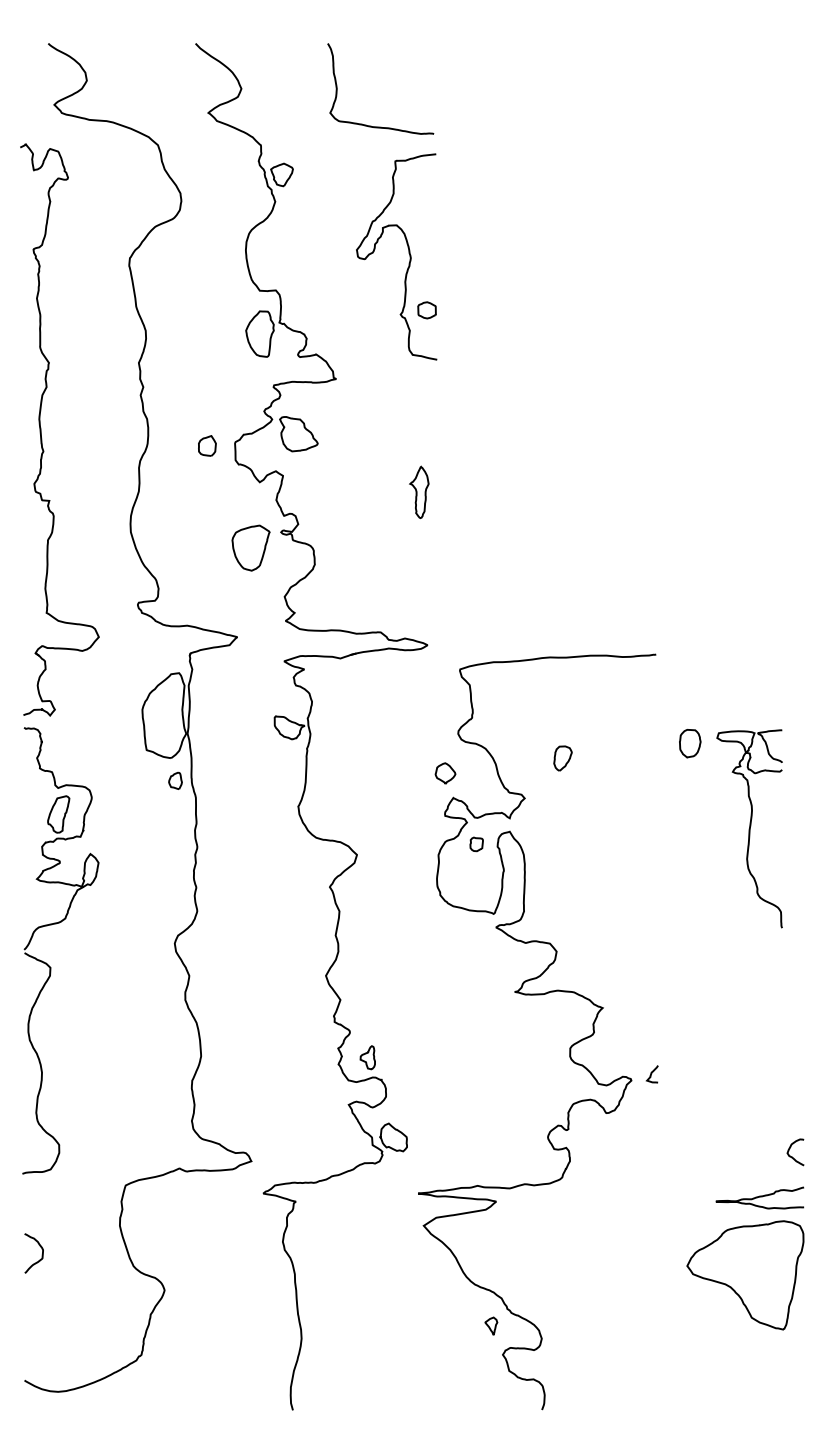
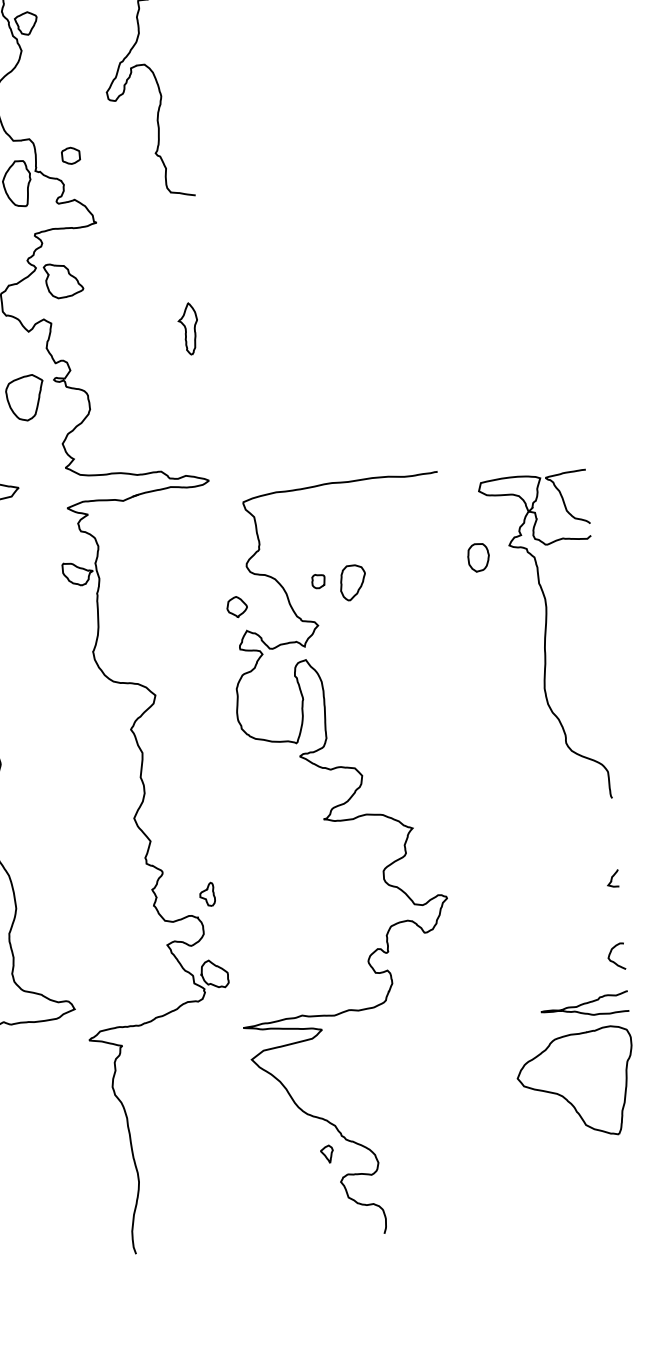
part: (426, 310) -> (70, 156), moved
part: (562, 758) -> (352, 582), size x1.43
part: (749, 828) -> (544, 637), size x1.67
part: (476, 844) -> (318, 581), moved
part: (367, 1057) -> (207, 894), moved
curve: (651, 1074) -> (612, 878), moved

